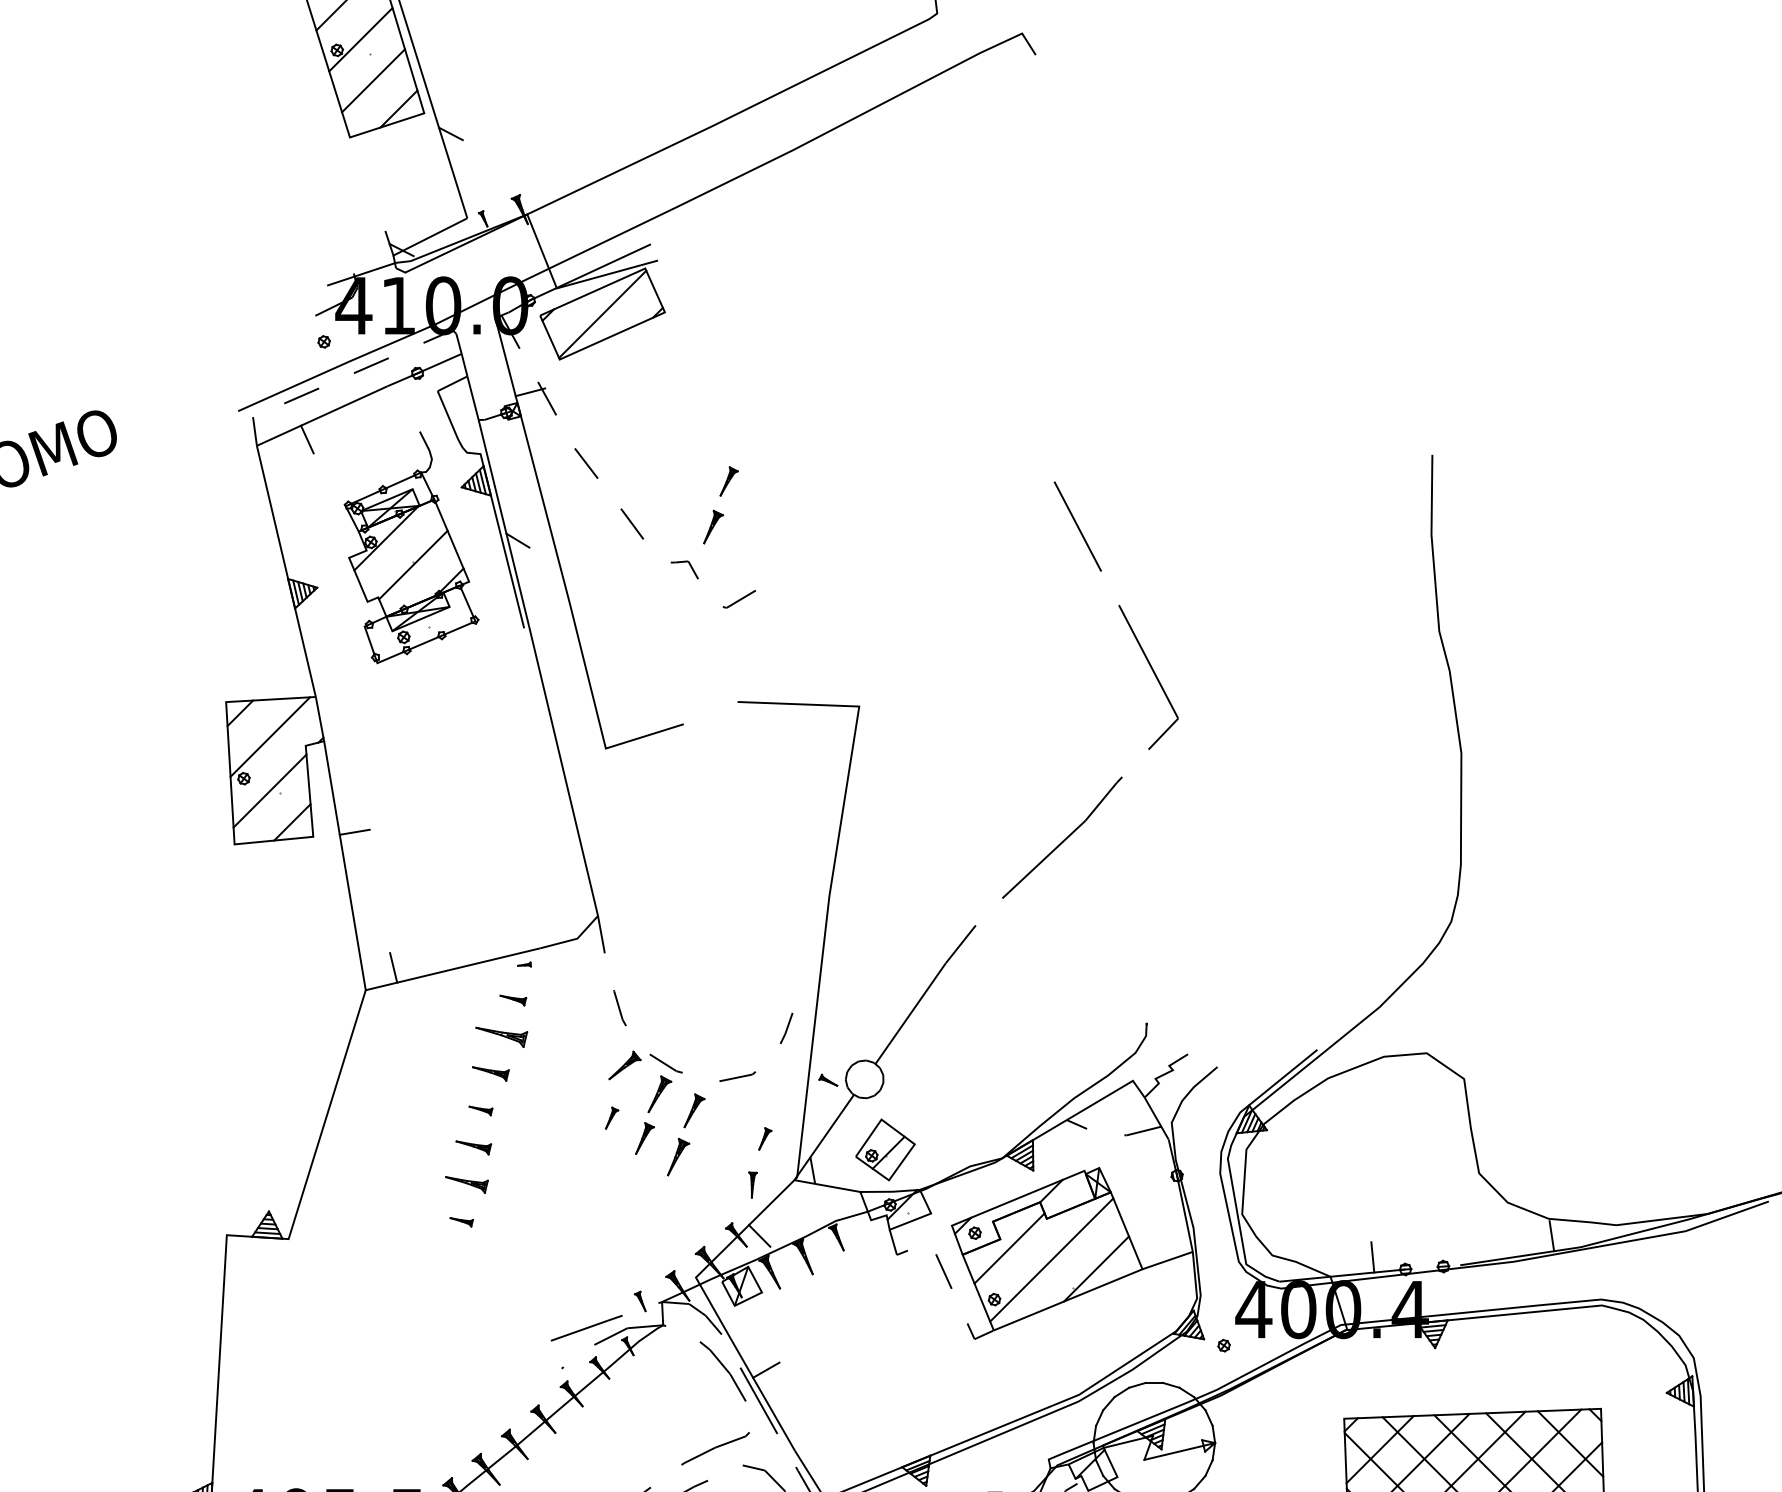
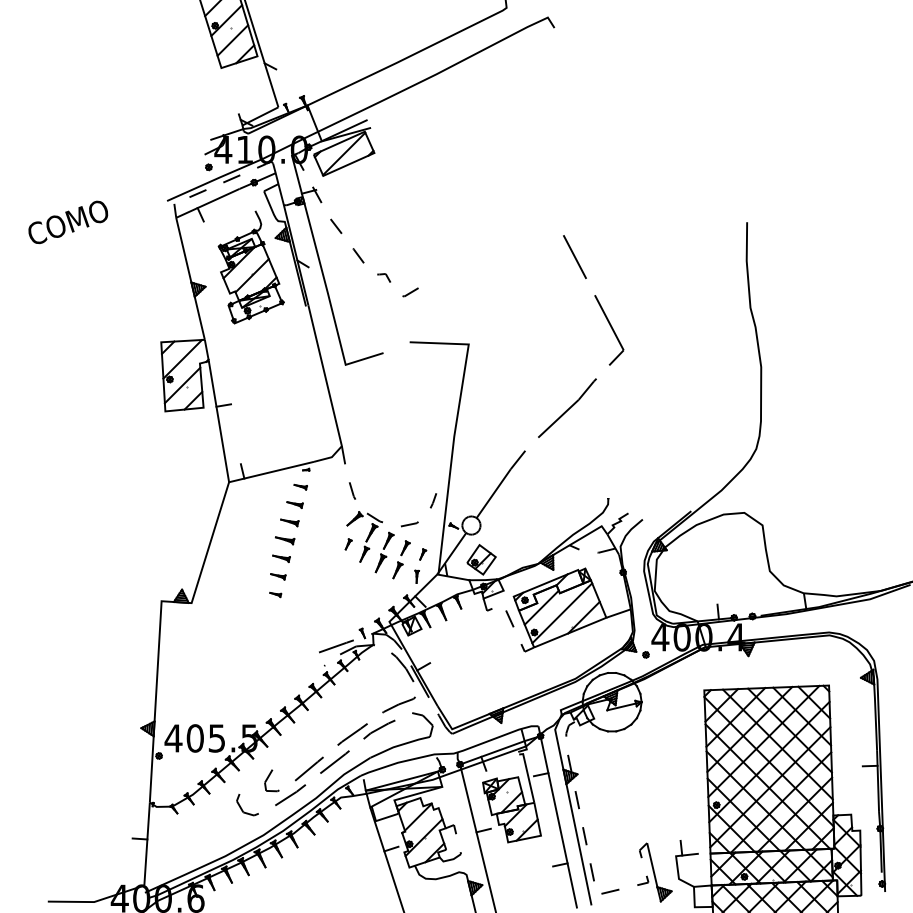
part: (720, 504) -> (401, 559), moved
part: (500, 1036) -> (294, 504), size x0.62
part: (479, 1110) -> (284, 540), size x1.67
part: (467, 1184) -> (278, 576), size x0.71

